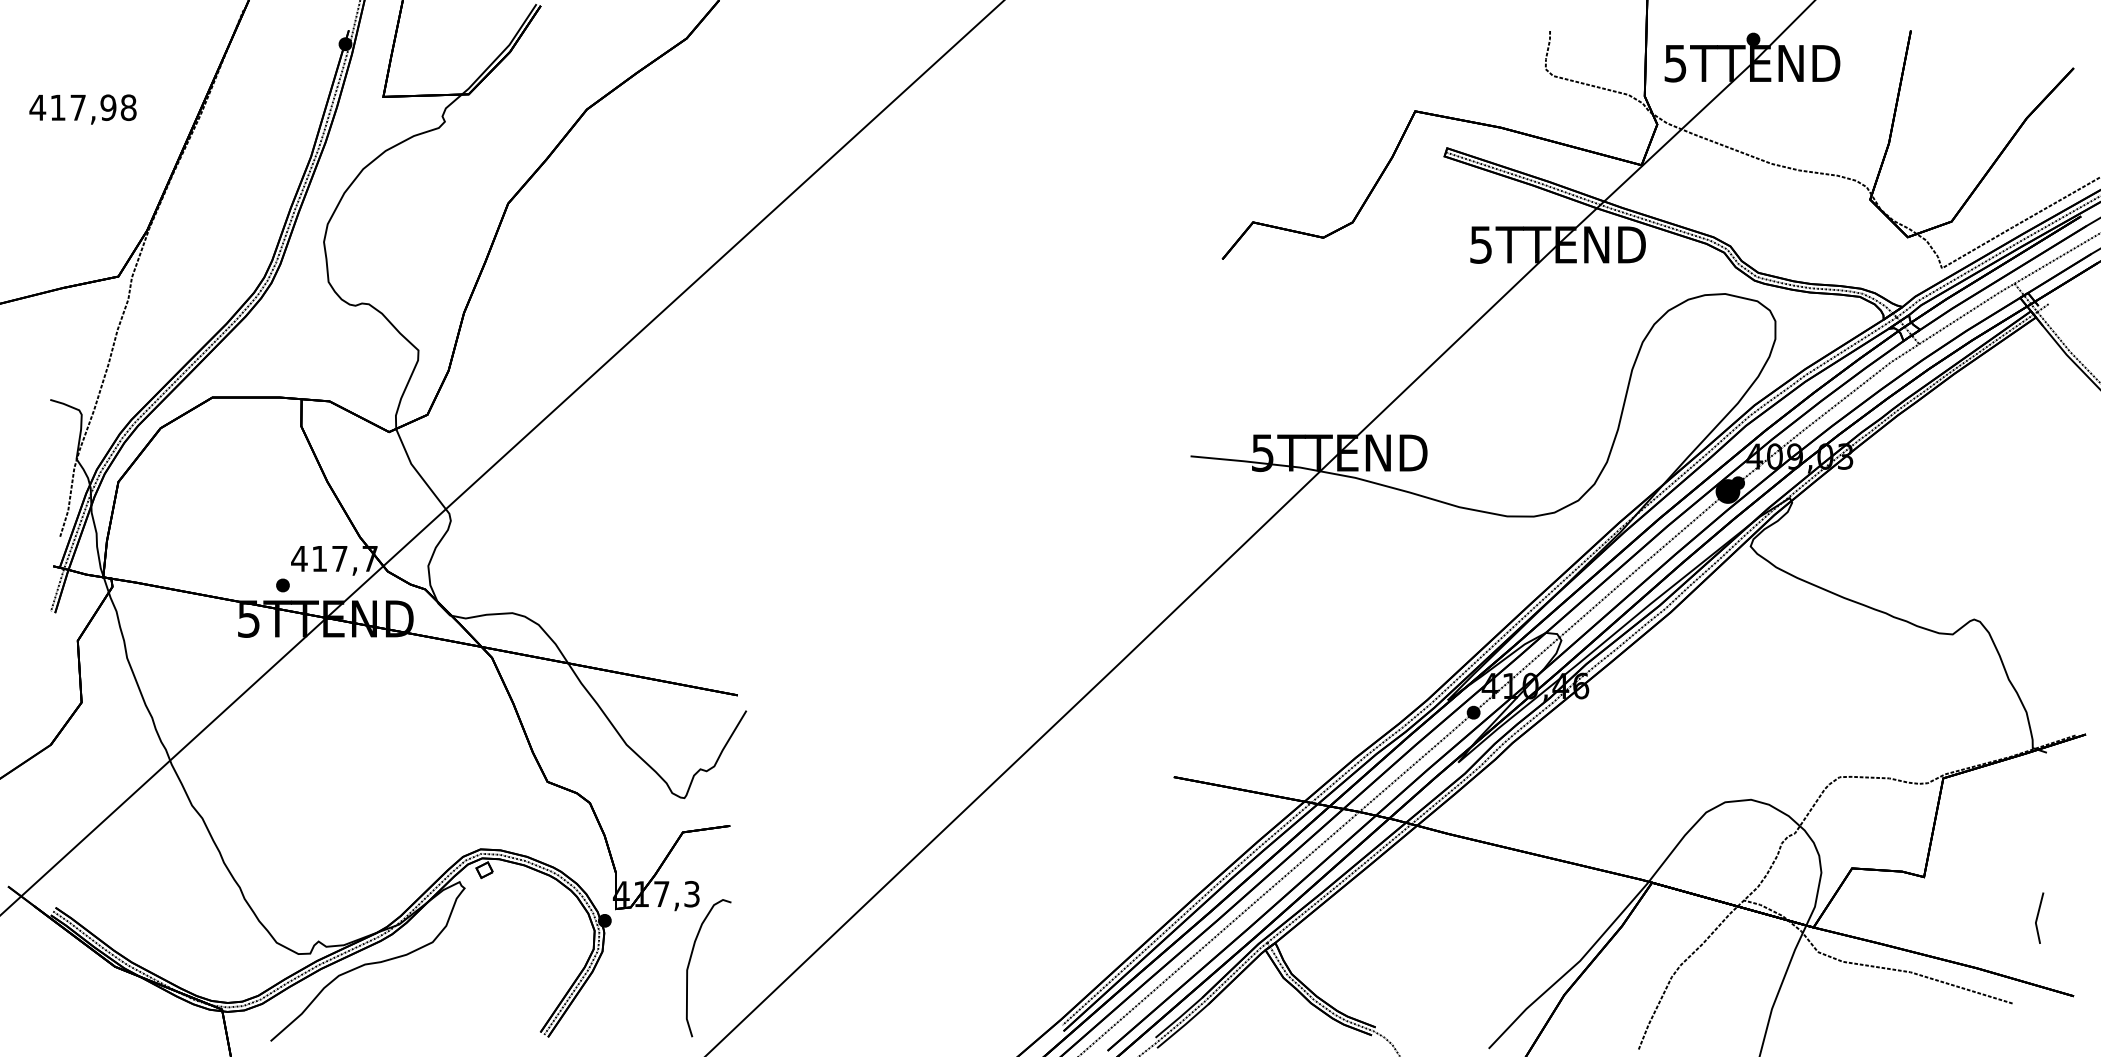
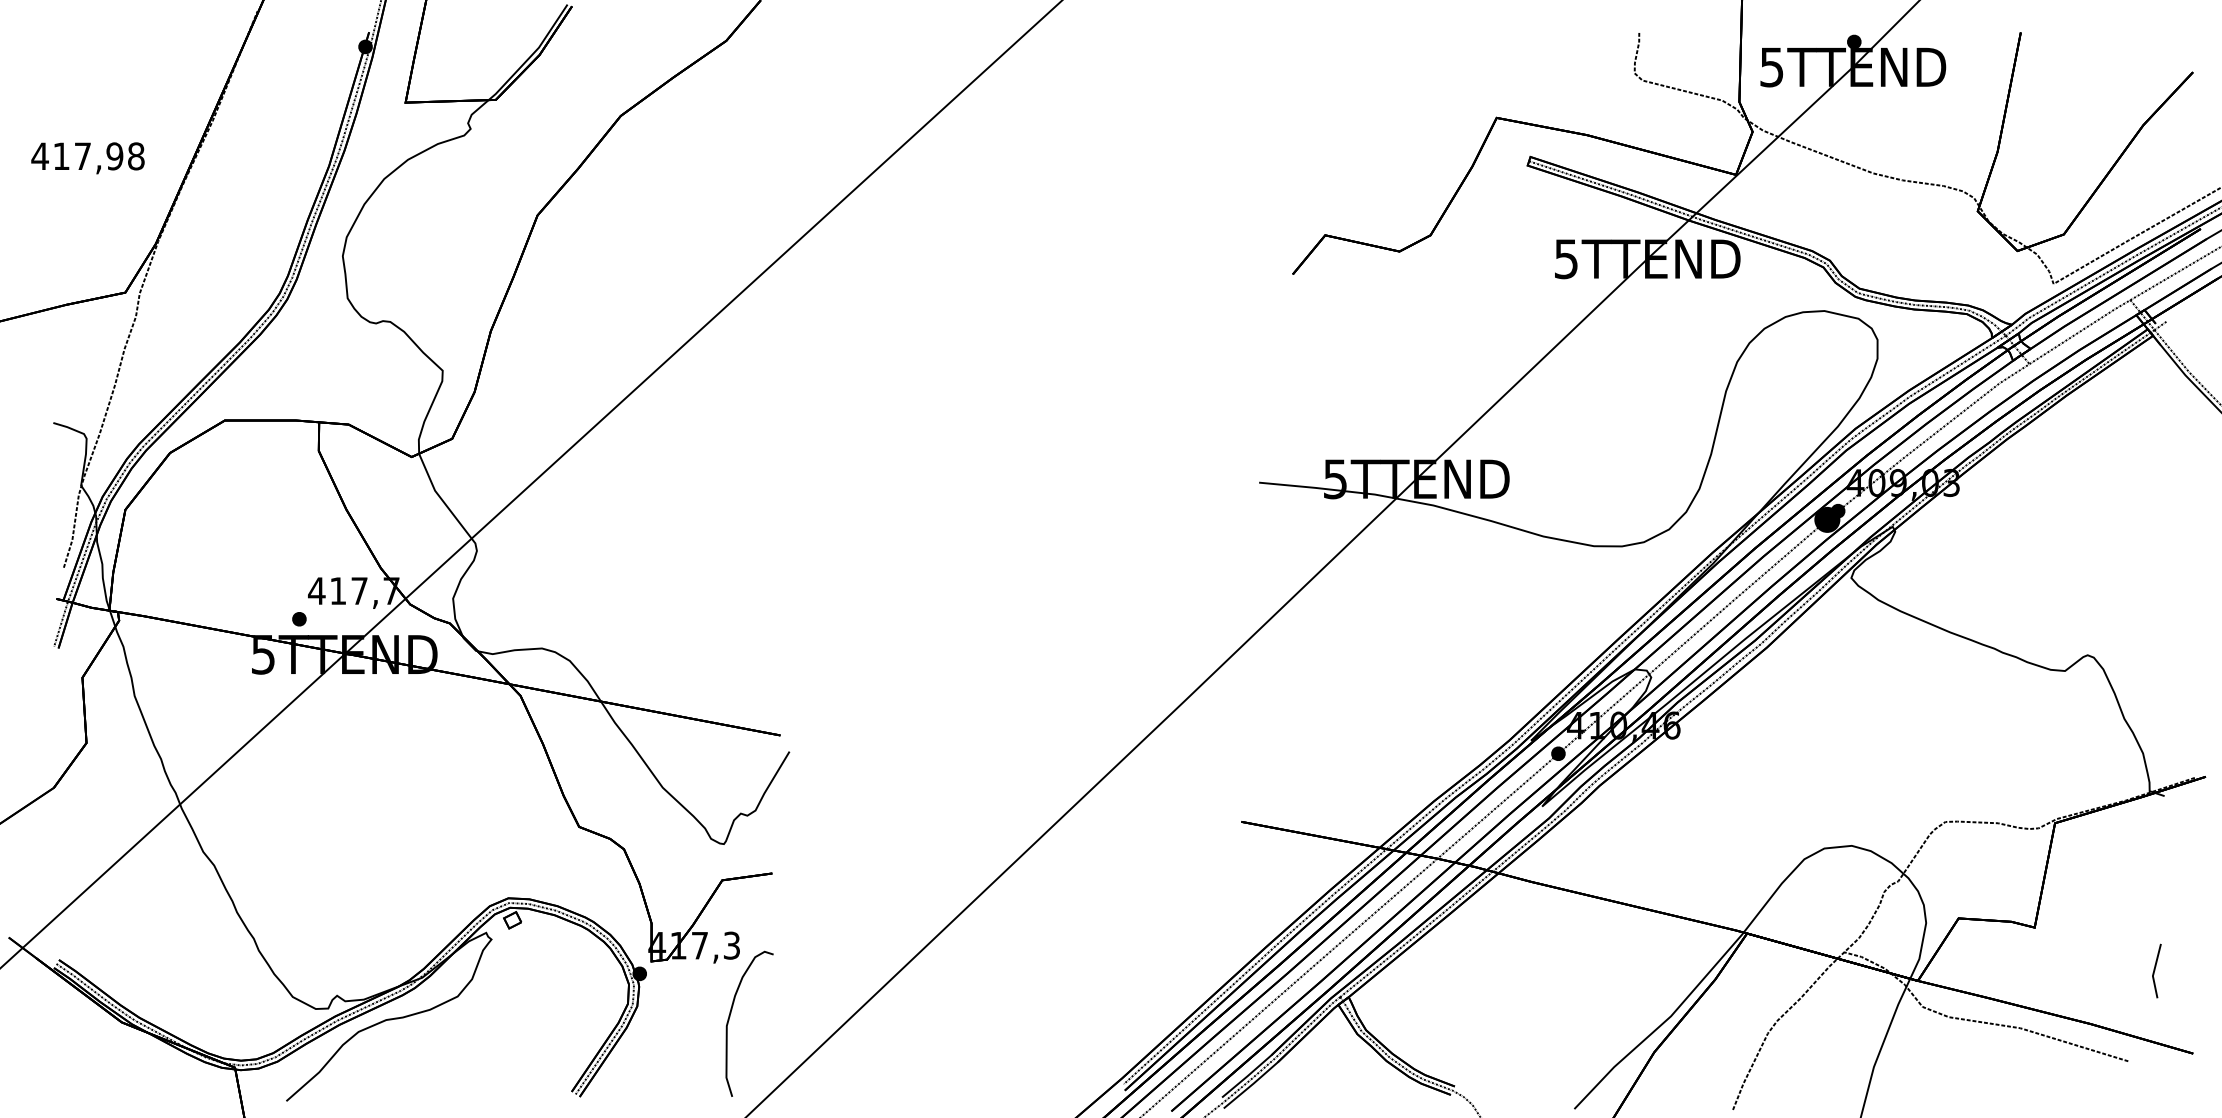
text: (82, 109) -> (87, 158), moved

